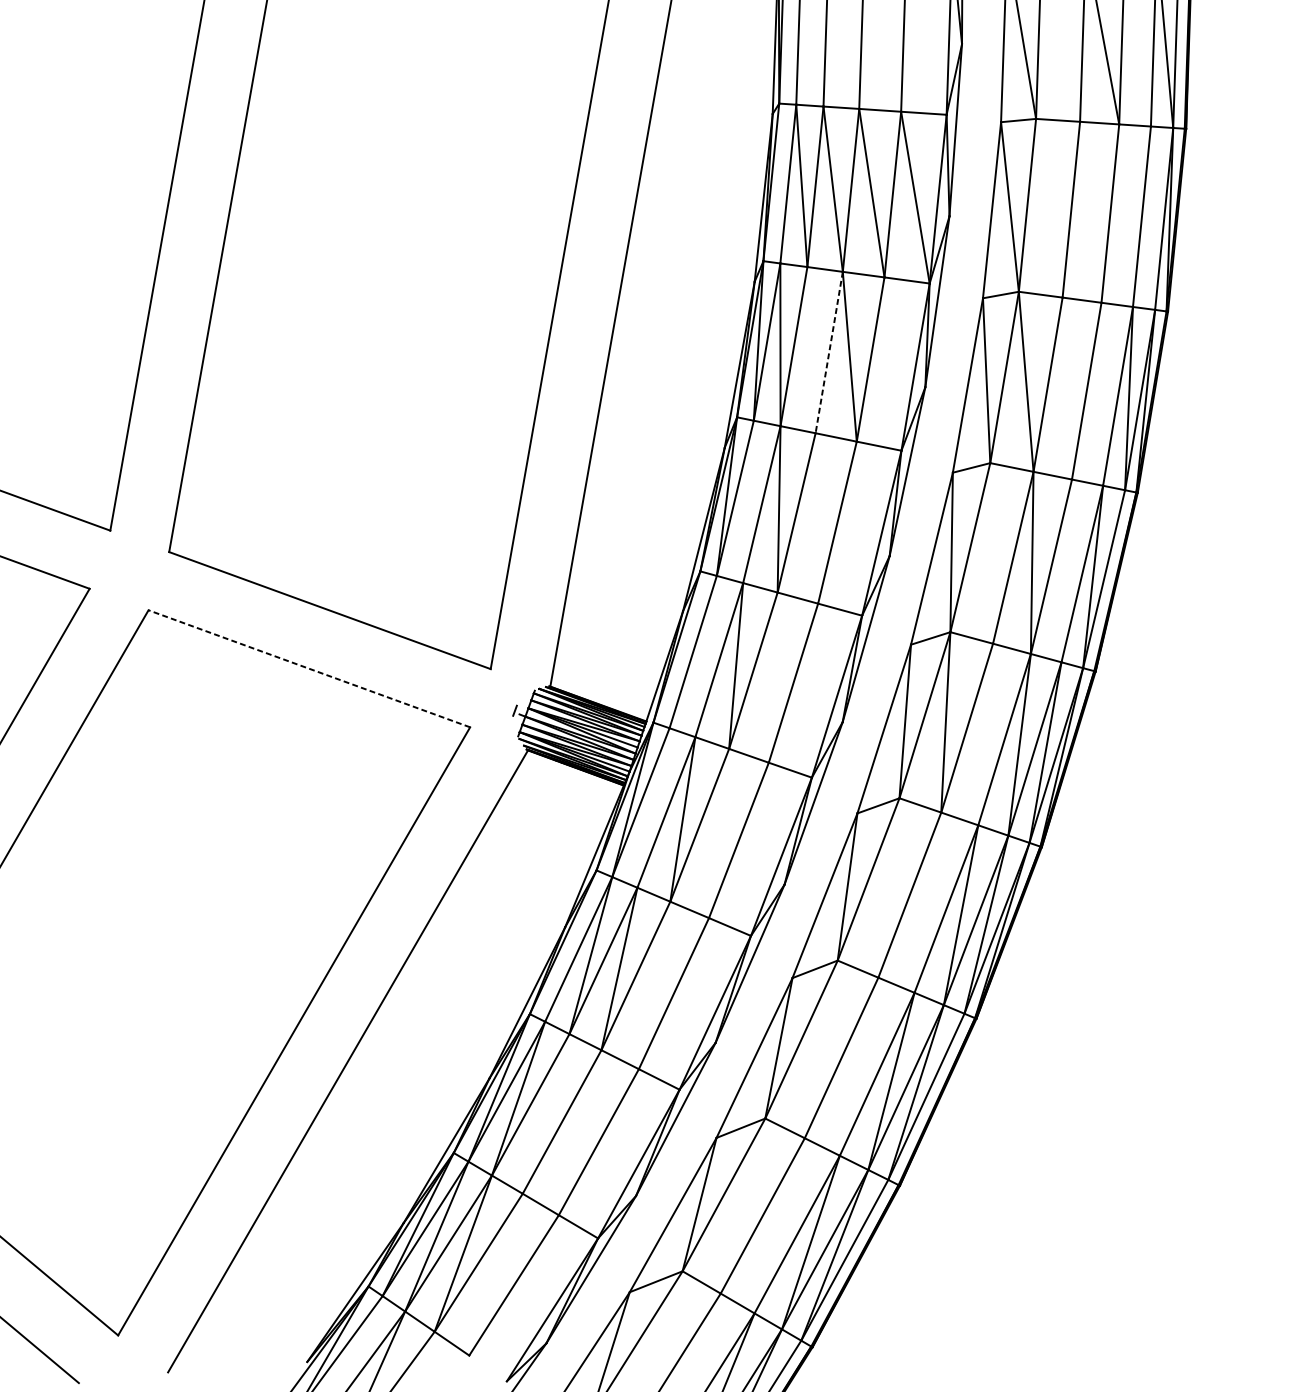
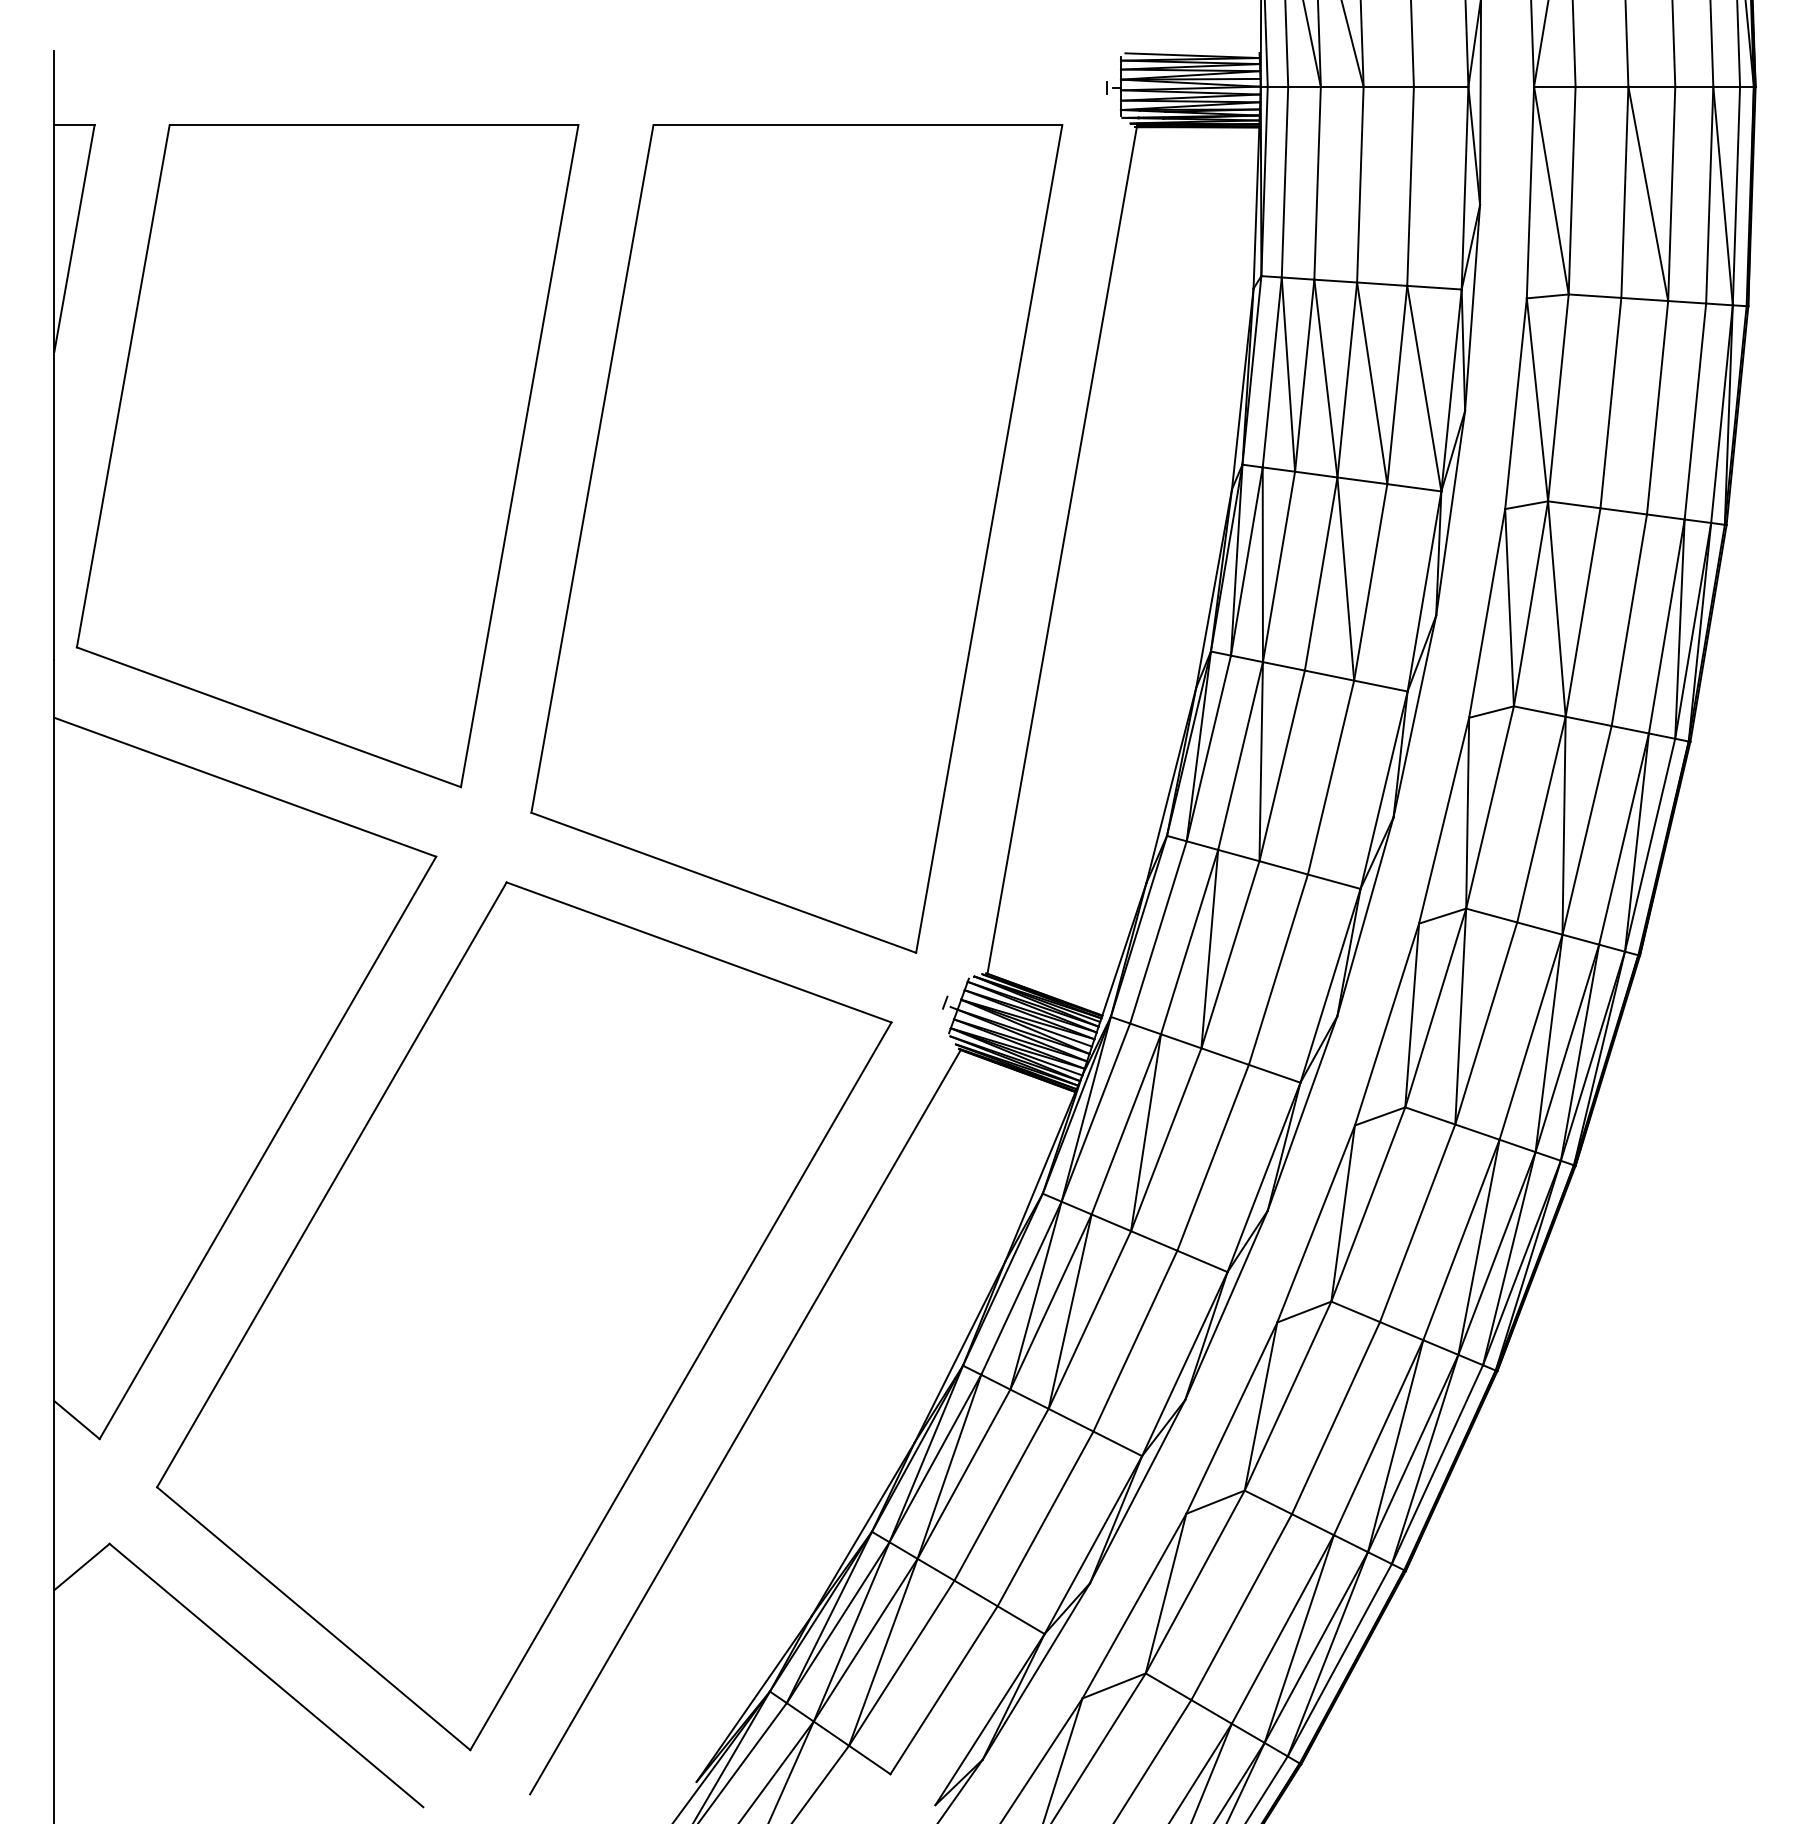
line: (829, 352) -> (1321, 574), dashed -> solid
line: (309, 668) -> (699, 952), dashed -> solid

